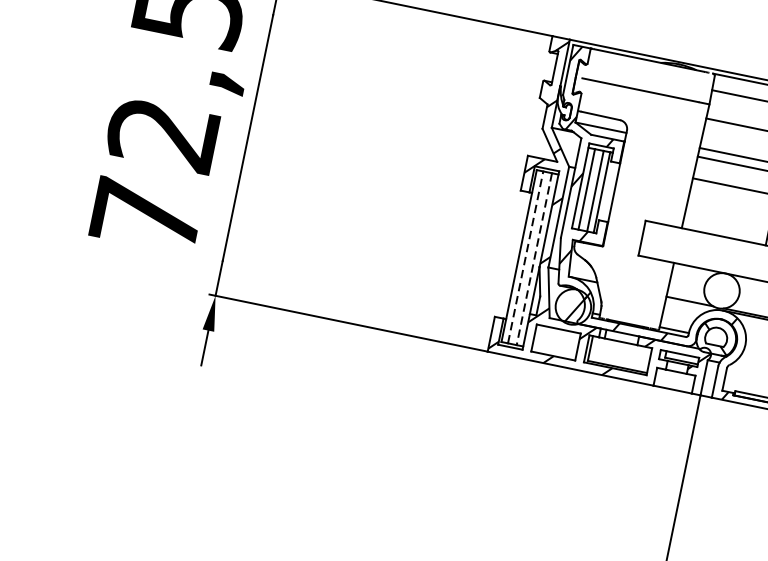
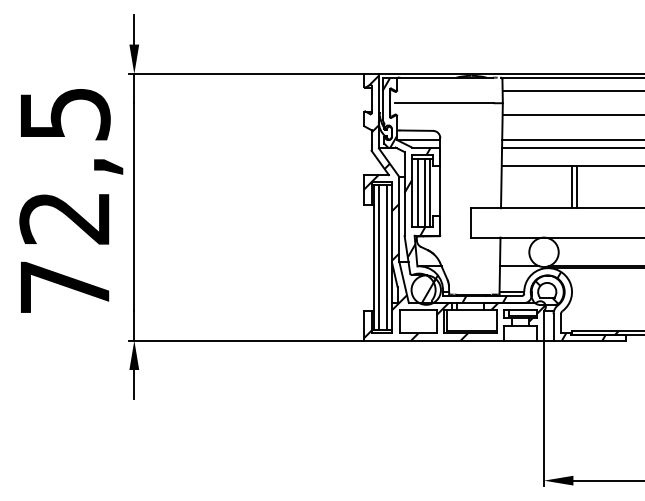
line: (525, 257) -> (379, 257), dashed -> solid
line: (534, 258) -> (386, 257), dashed -> solid

